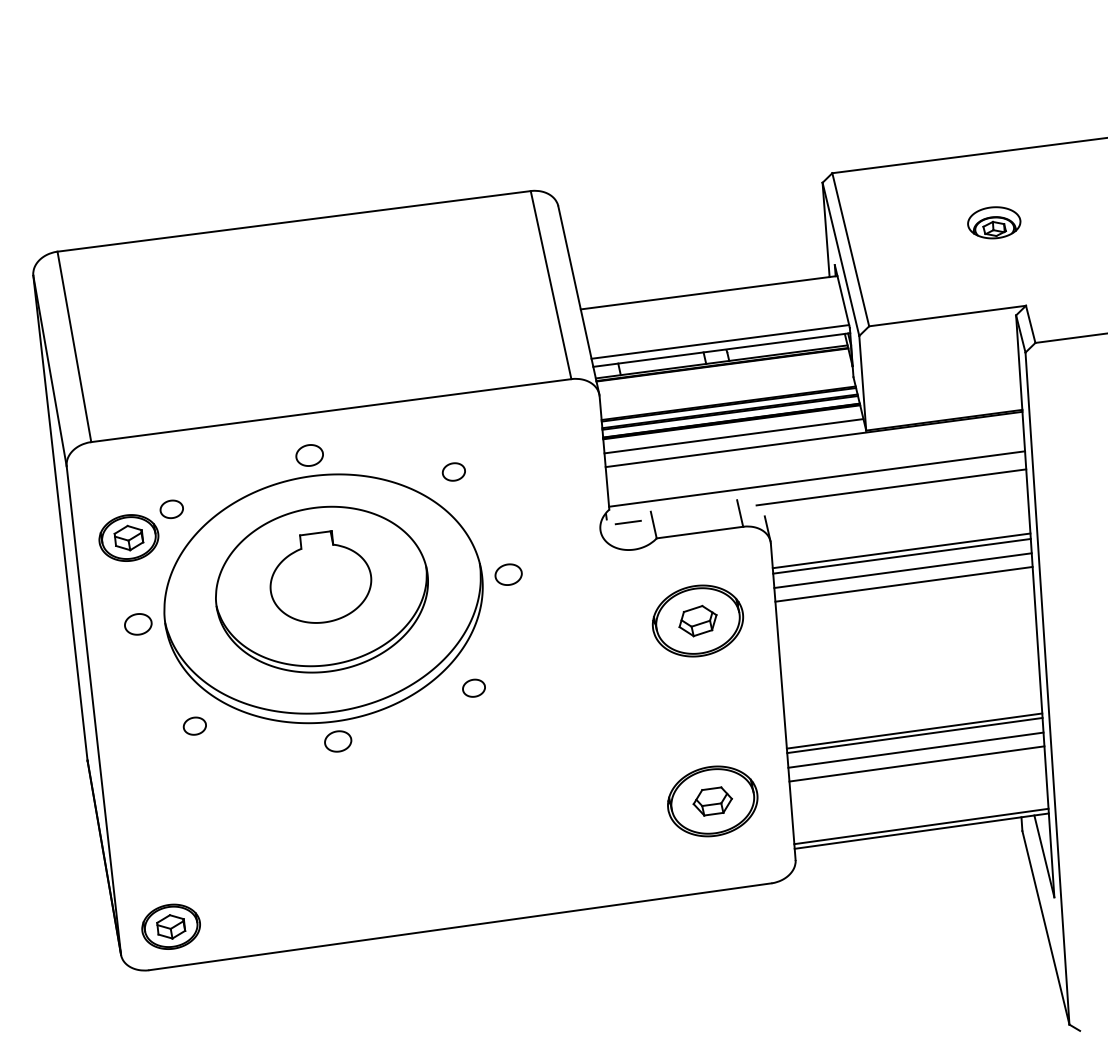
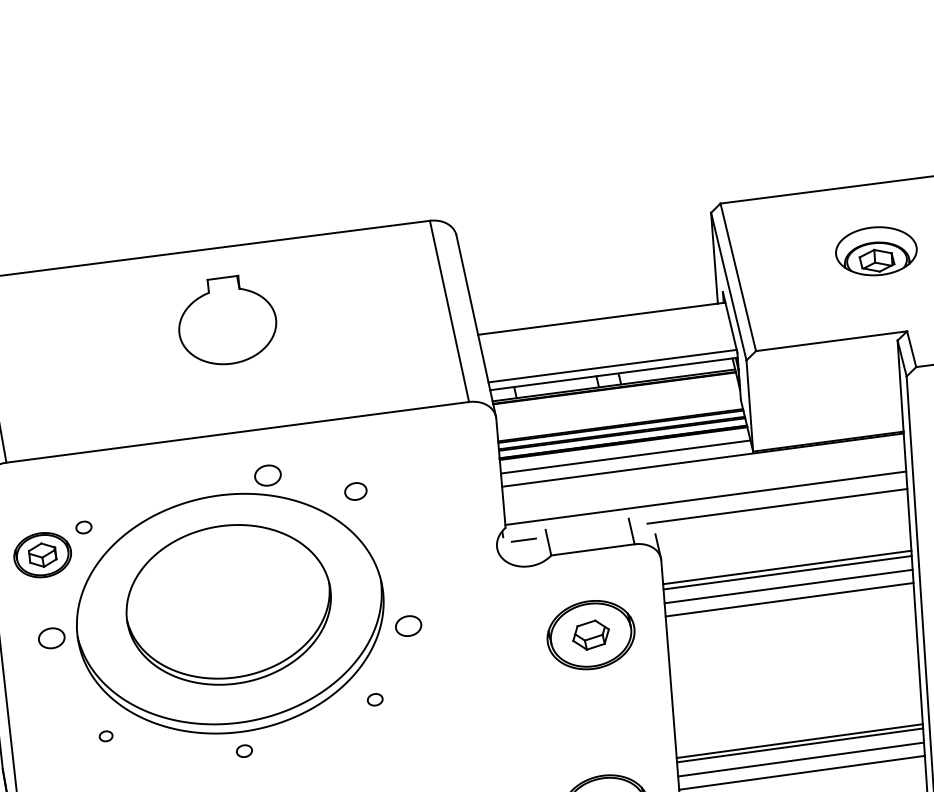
part: (994, 222) -> (876, 251), size x1.6
part: (309, 455) -> (267, 475), moved
part: (171, 509) -> (83, 527), size x0.7
part: (508, 574) -> (408, 625), moved
part: (320, 576) -> (227, 319), moved
part: (473, 687) -> (374, 699), size x0.7
part: (194, 725) -> (105, 735), size x0.6
part: (338, 741) -> (244, 751), size x0.6

